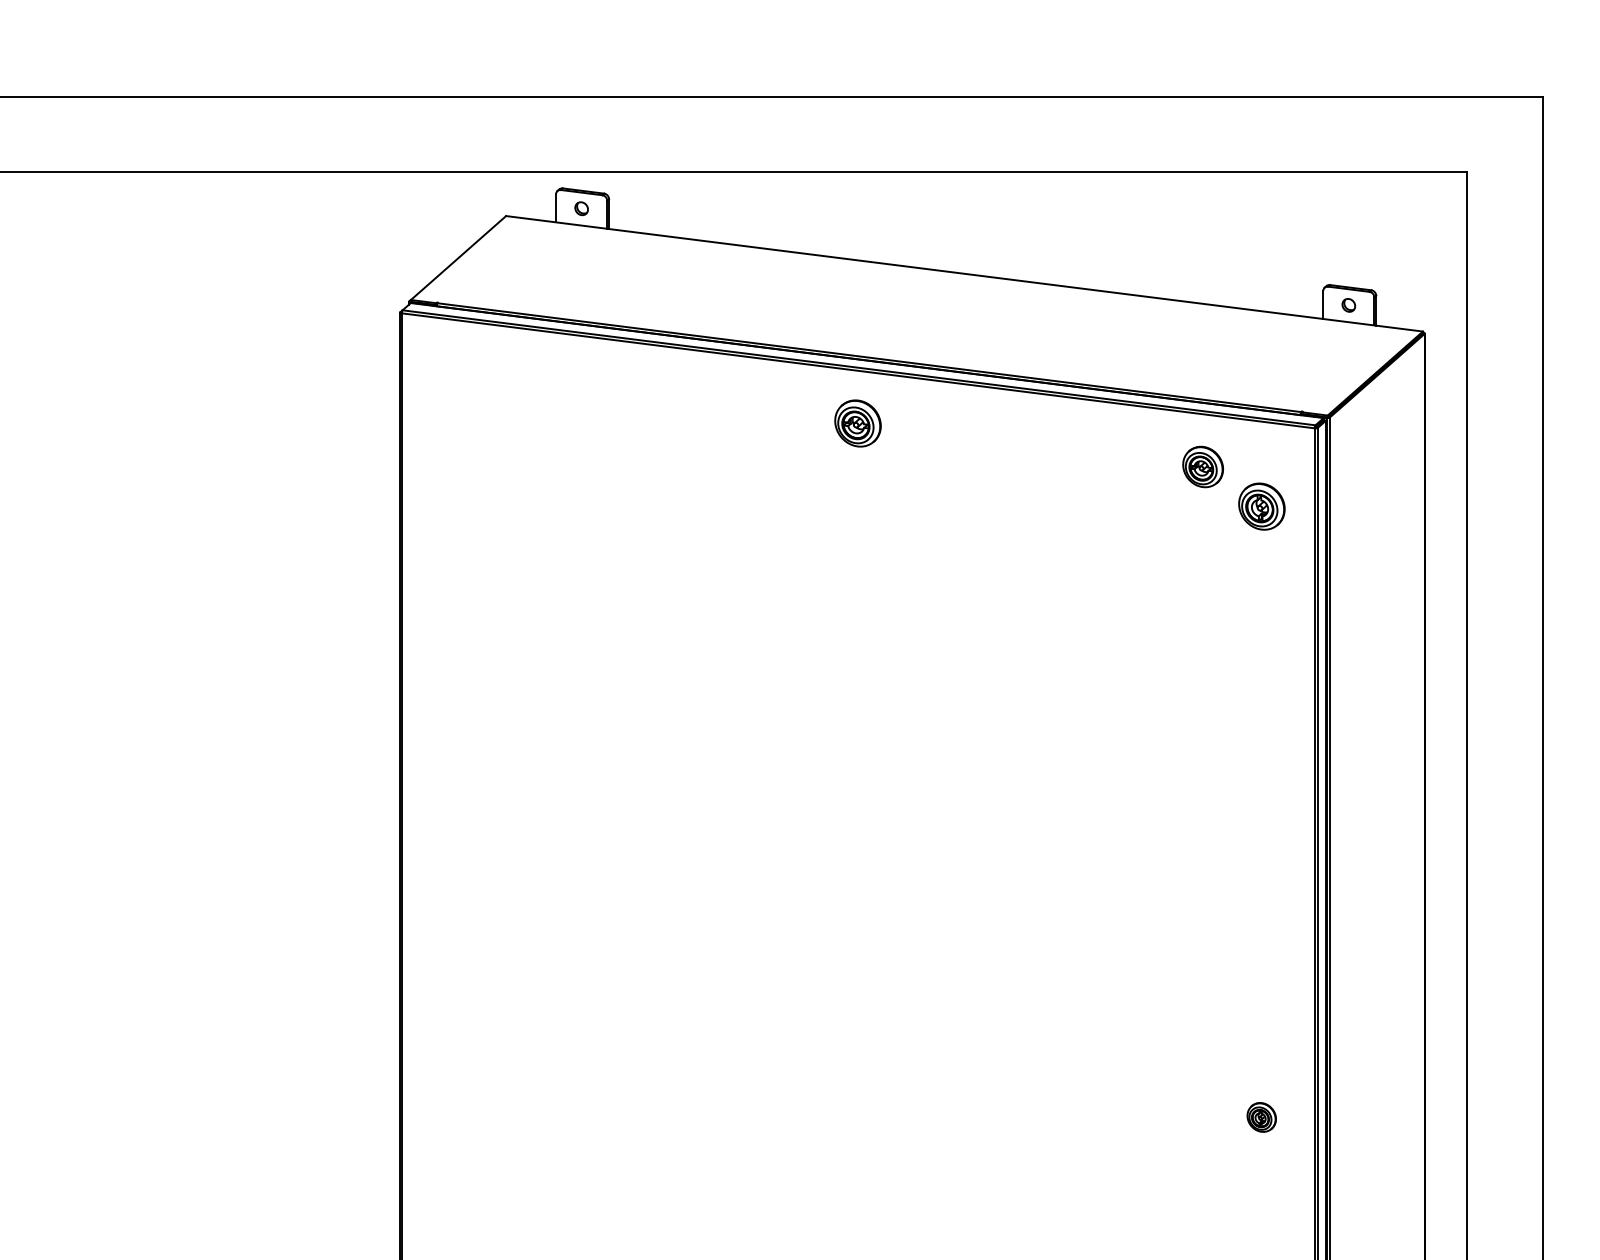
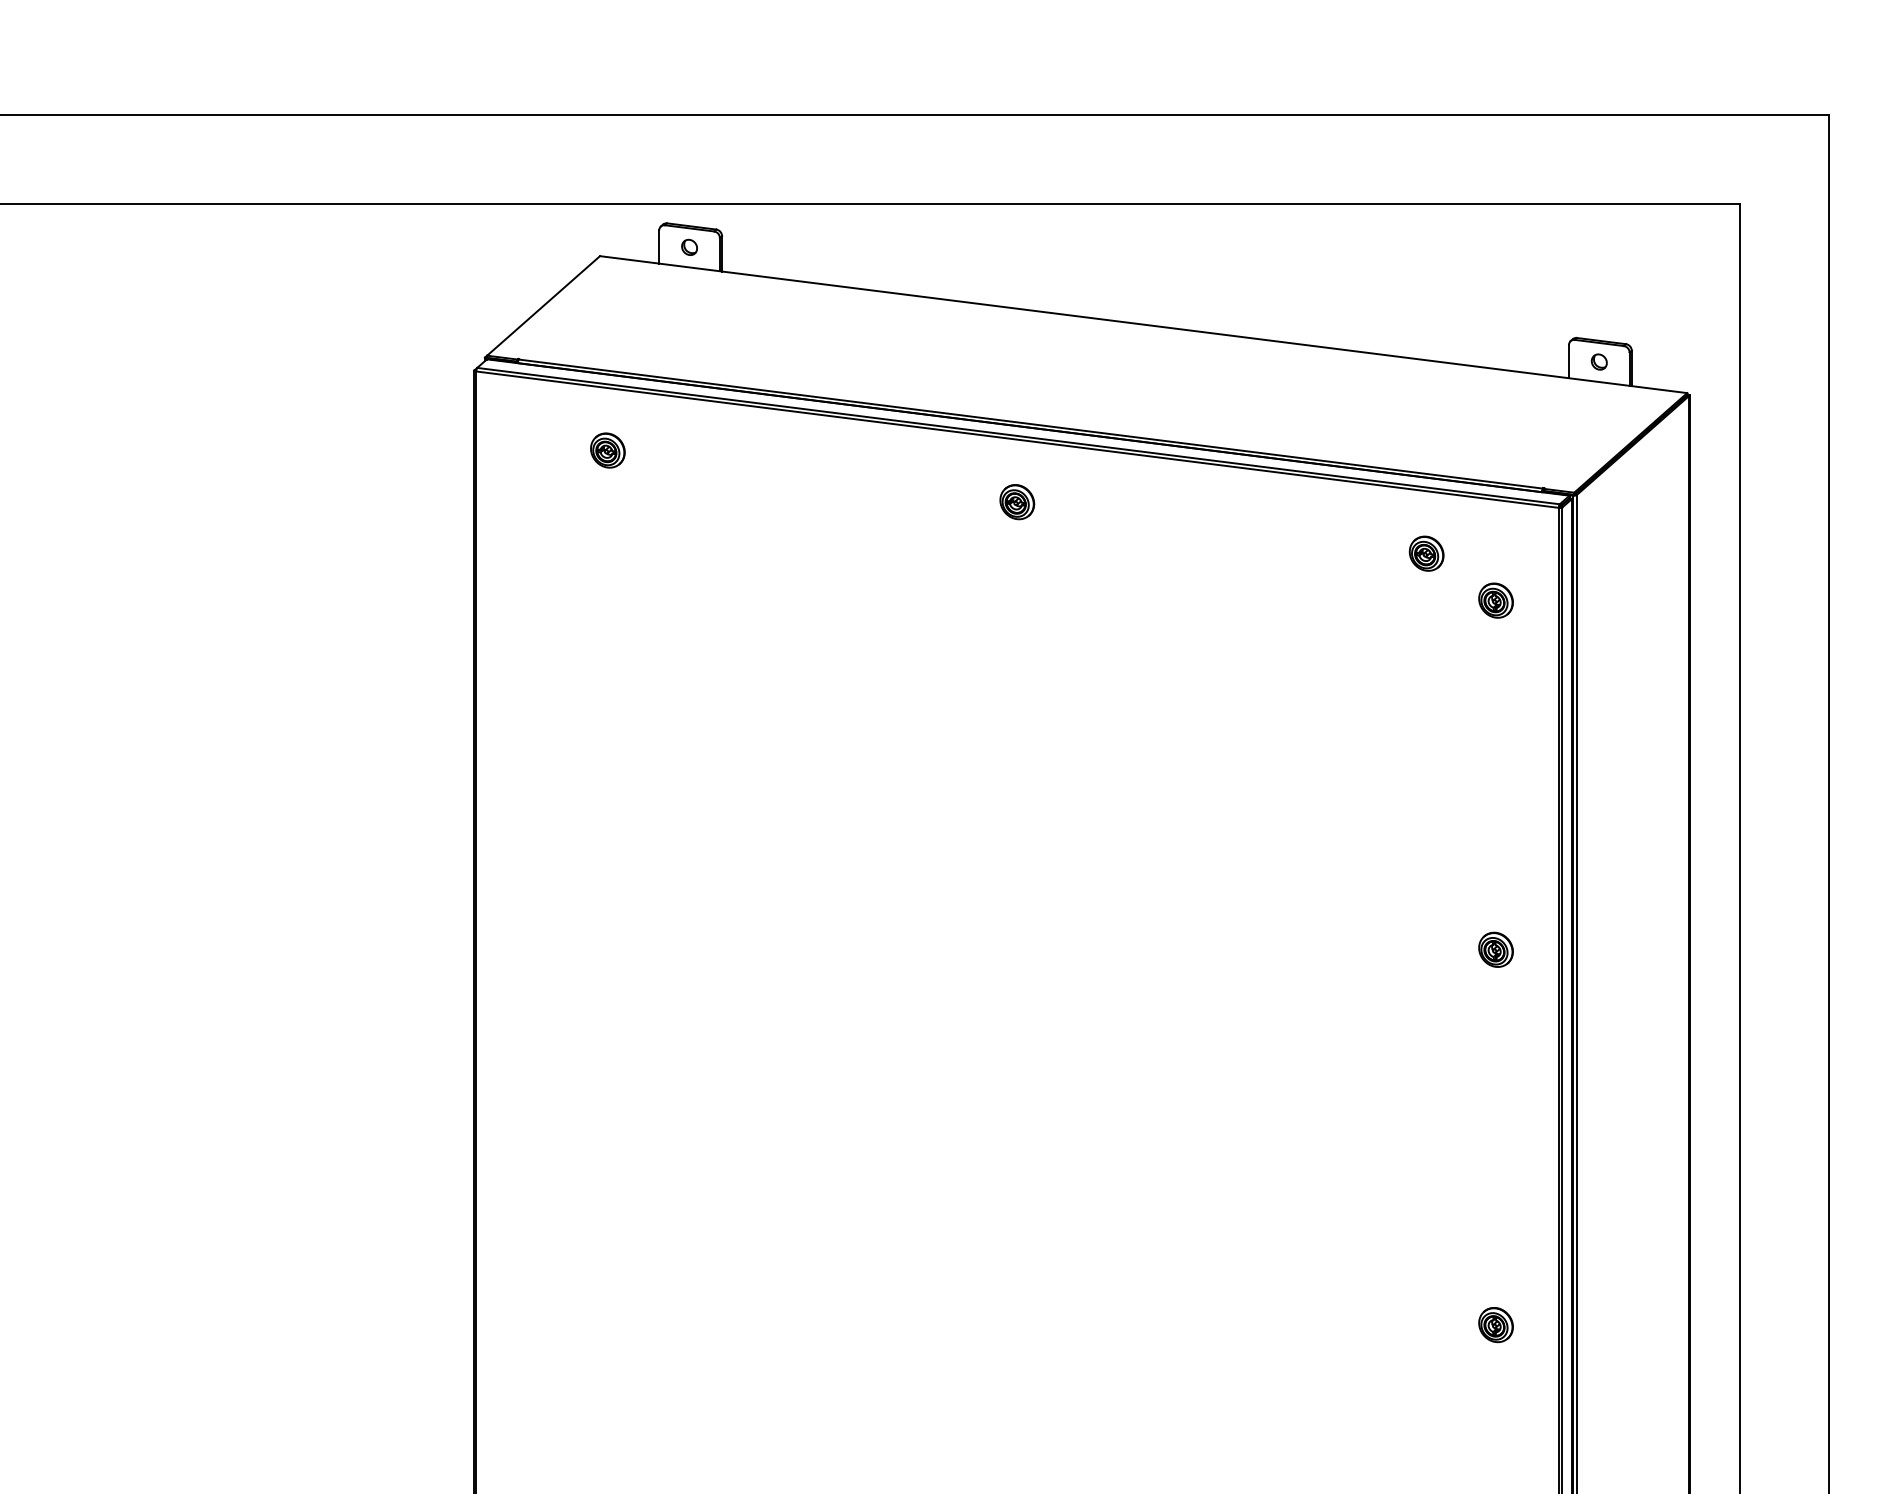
part: (512, 379) -> (607, 449), added
part: (857, 423) -> (1016, 502), size x0.62
part: (1203, 466) -> (1426, 553), size x0.71
part: (1261, 506) -> (1495, 600), size x0.62
part: (1261, 800) -> (1495, 949), added

